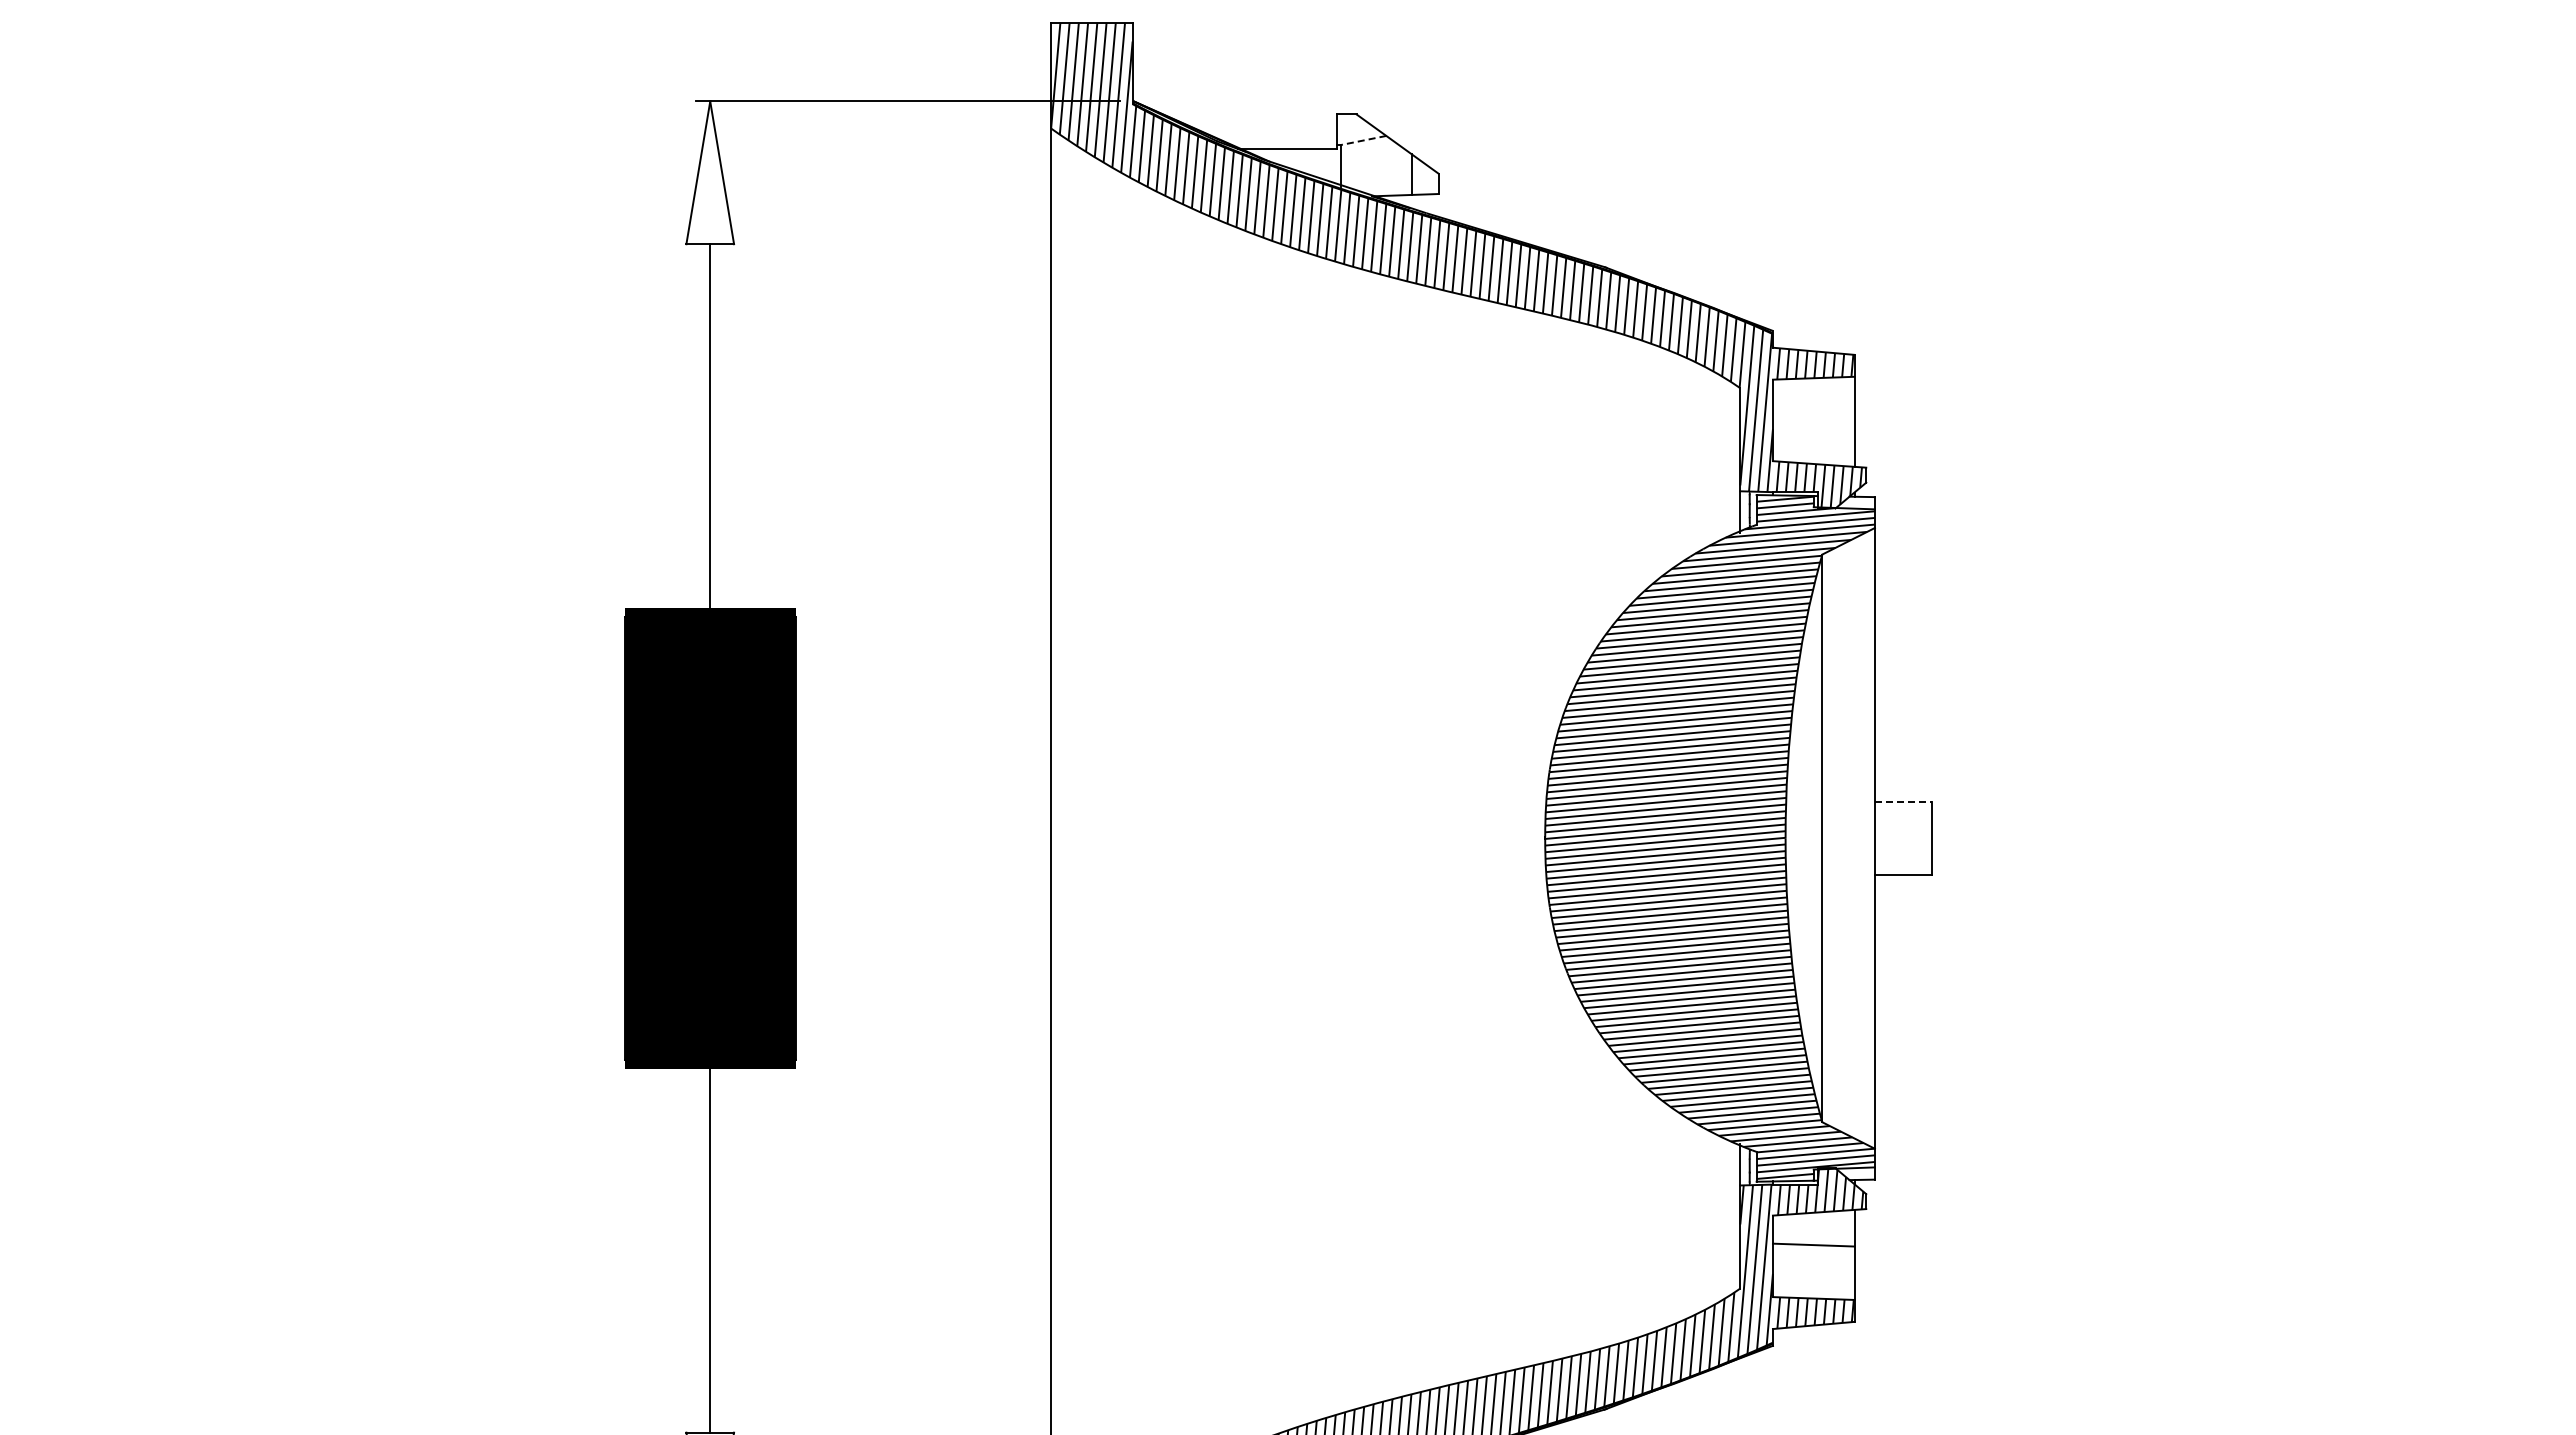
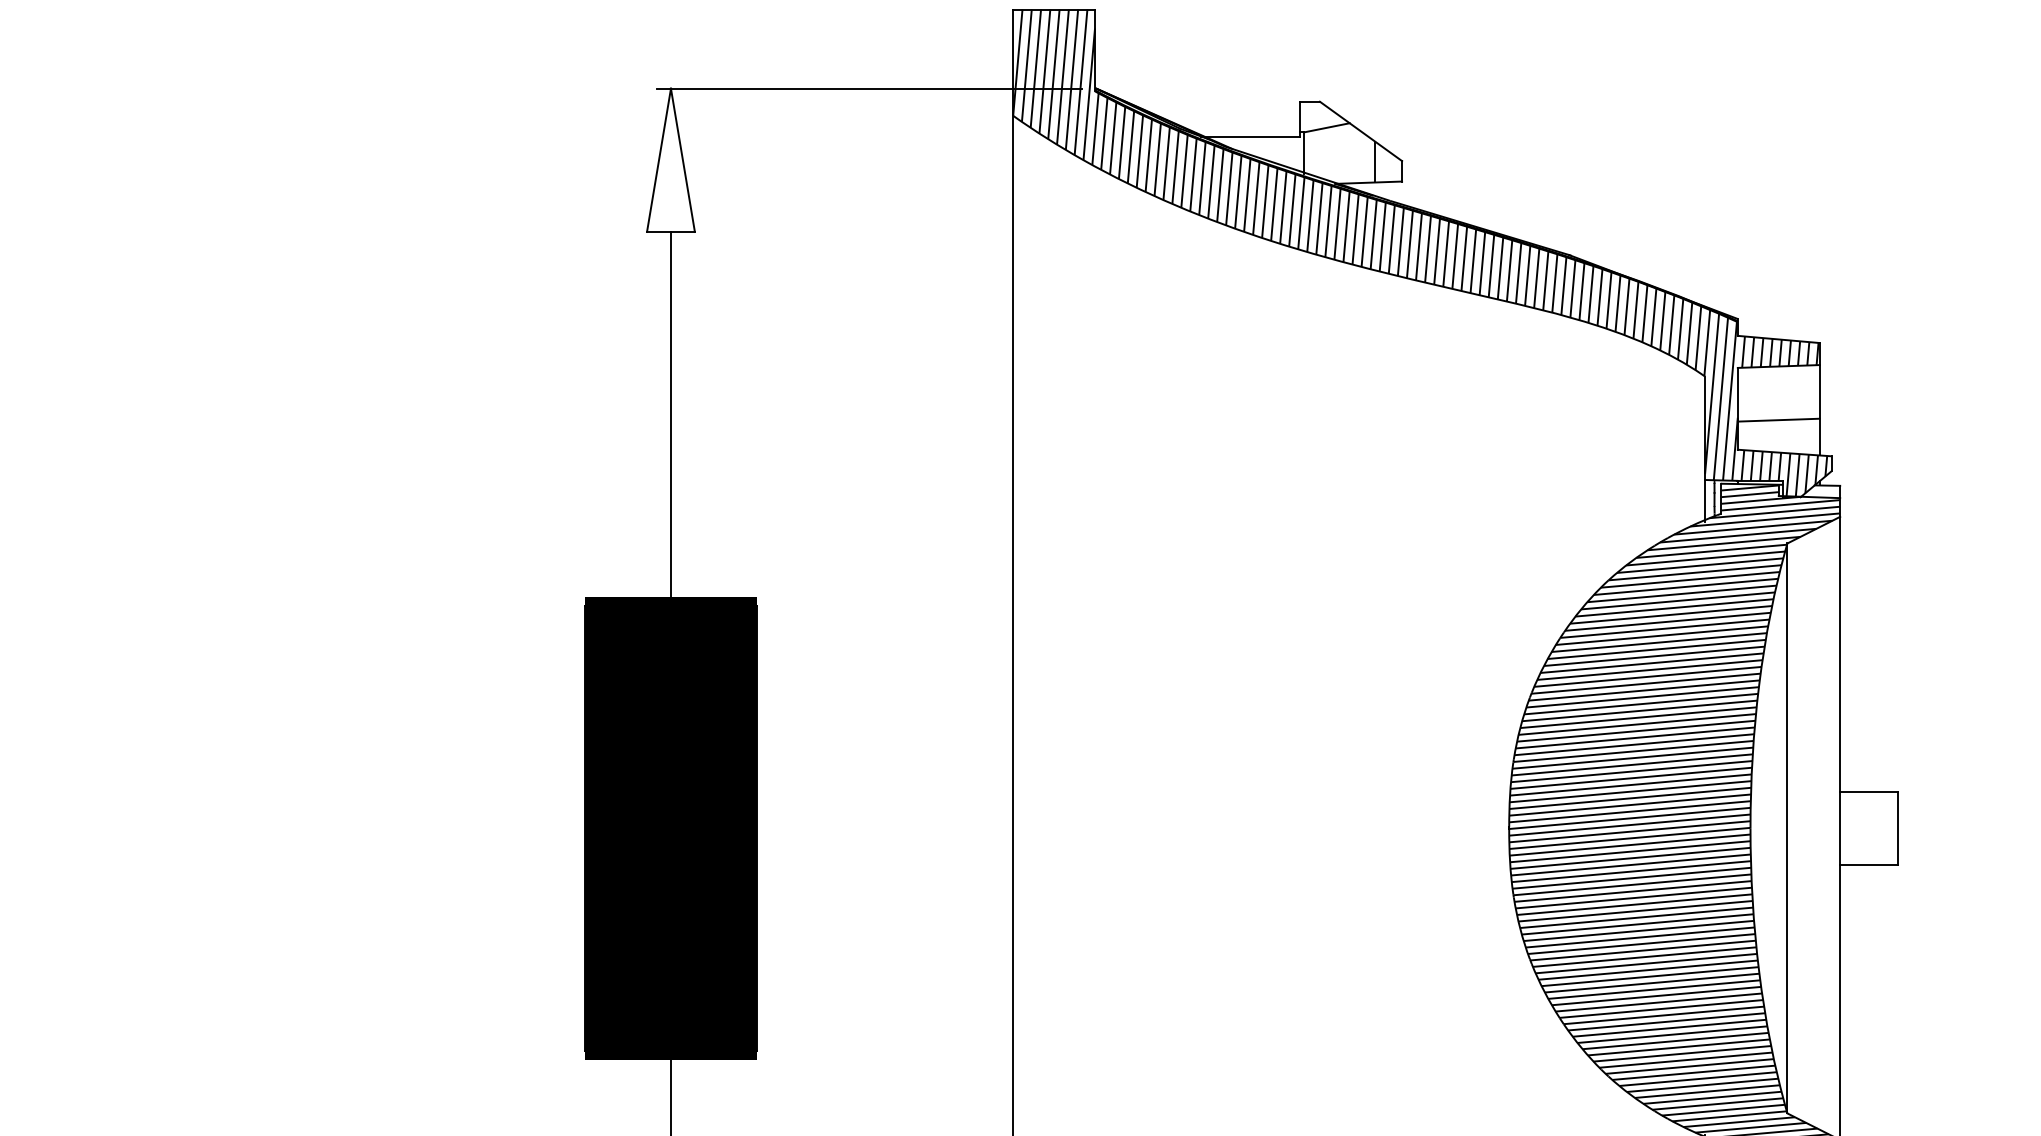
line: (1363, 140) -> (1326, 127), dashed -> solid
line: (1813, 431) -> (1778, 419), added
line: (1903, 801) -> (1868, 791), dashed -> solid

